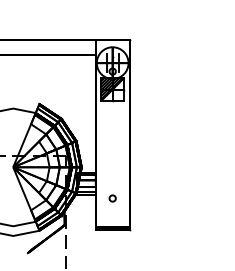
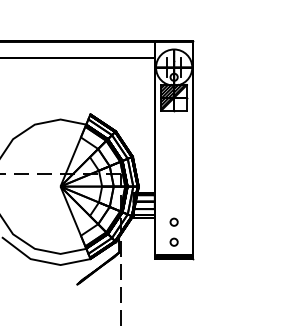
circle: (112, 215) -> (173, 241), added

